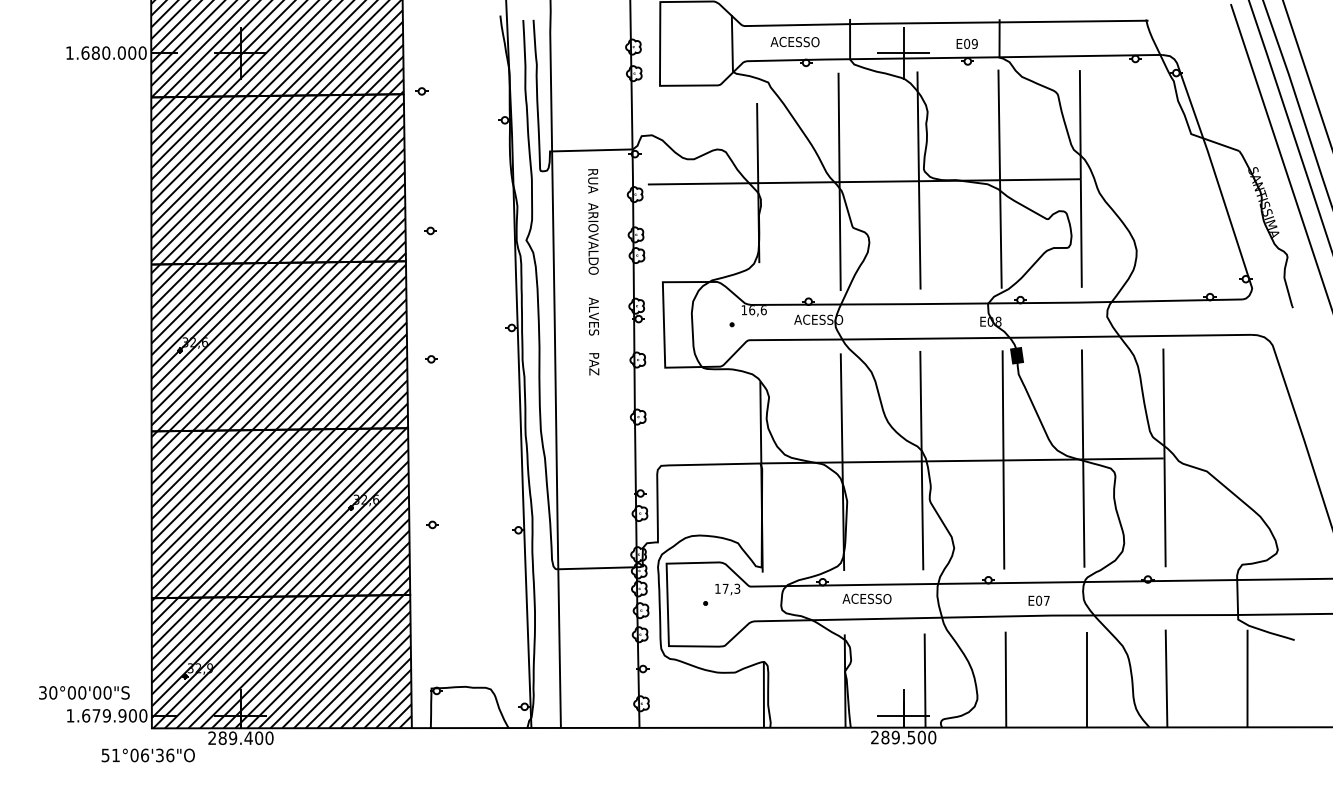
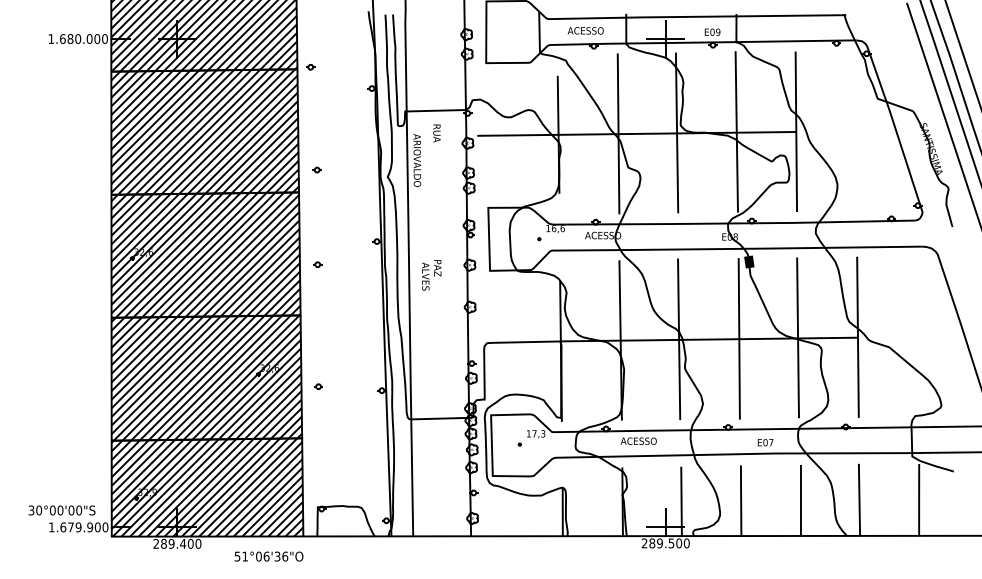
text: (593, 238) -> (417, 160), moved
text: (594, 316) -> (426, 276), moved
text: (147, 755) -> (268, 556), moved

